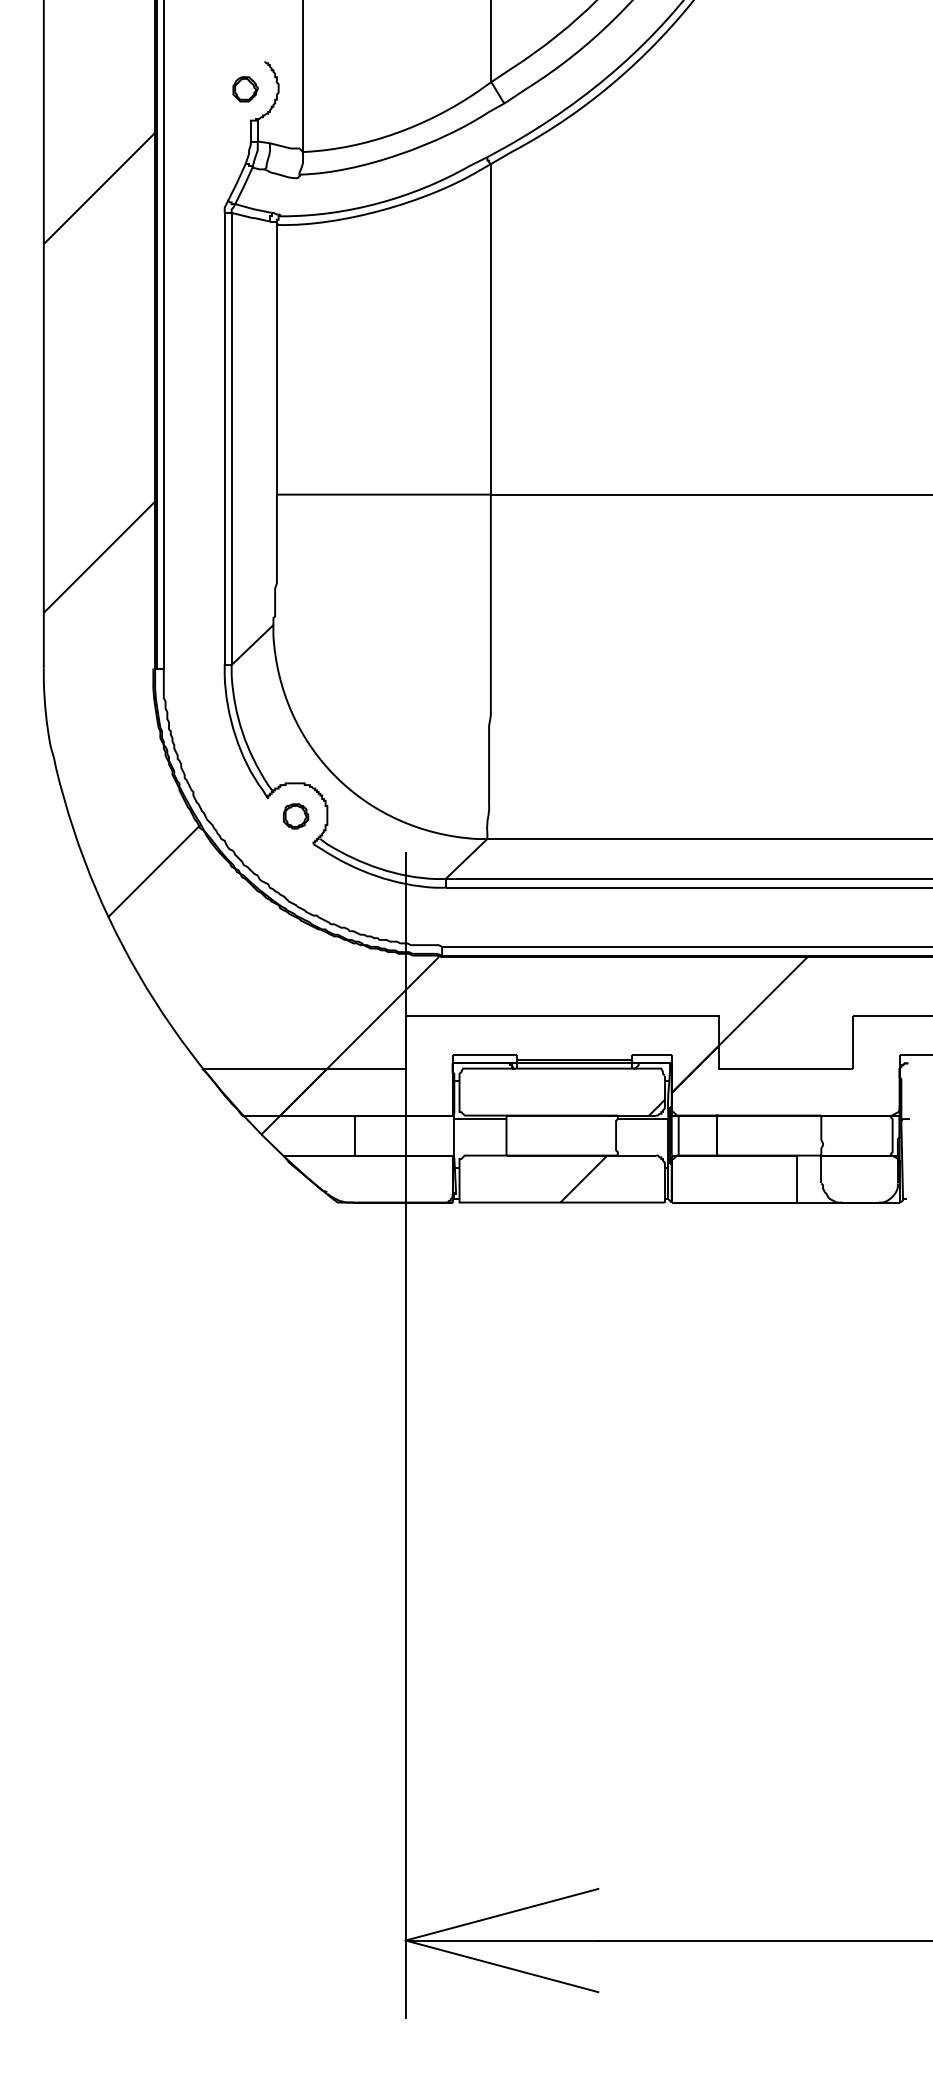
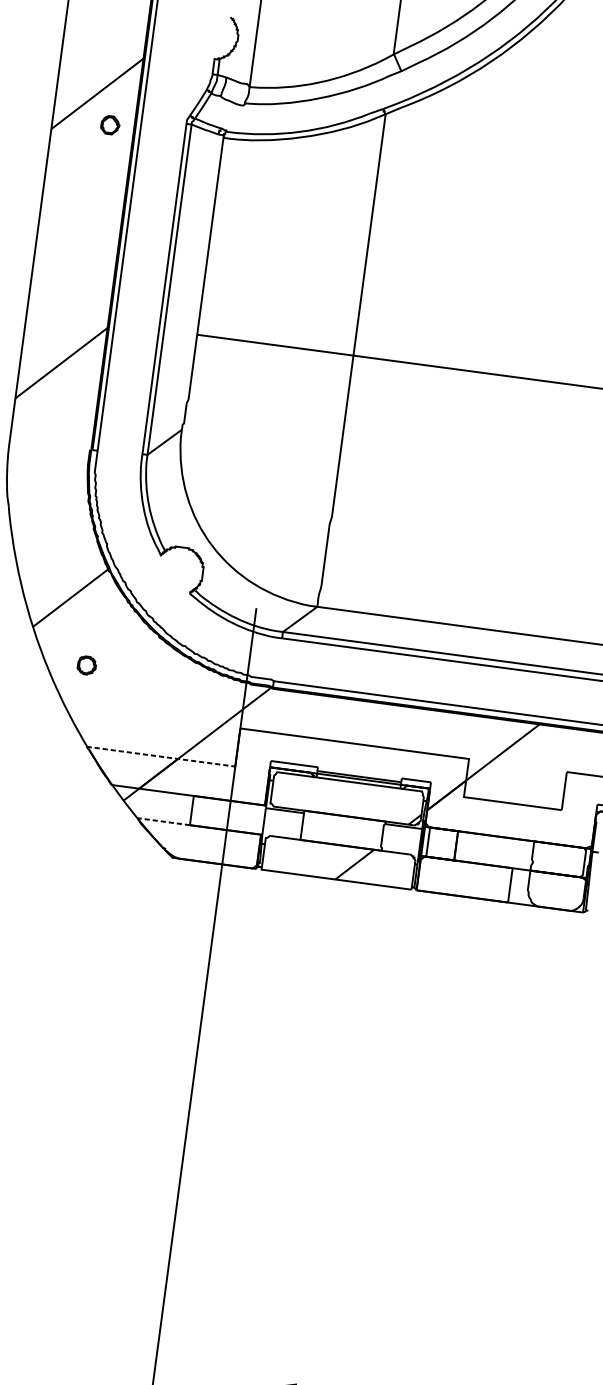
part: (245, 89) -> (110, 125), moved
part: (296, 816) -> (87, 665), moved
line: (303, 1068) -> (160, 756), solid -> dashed
line: (319, 1155) -> (163, 821), solid -> dashed

